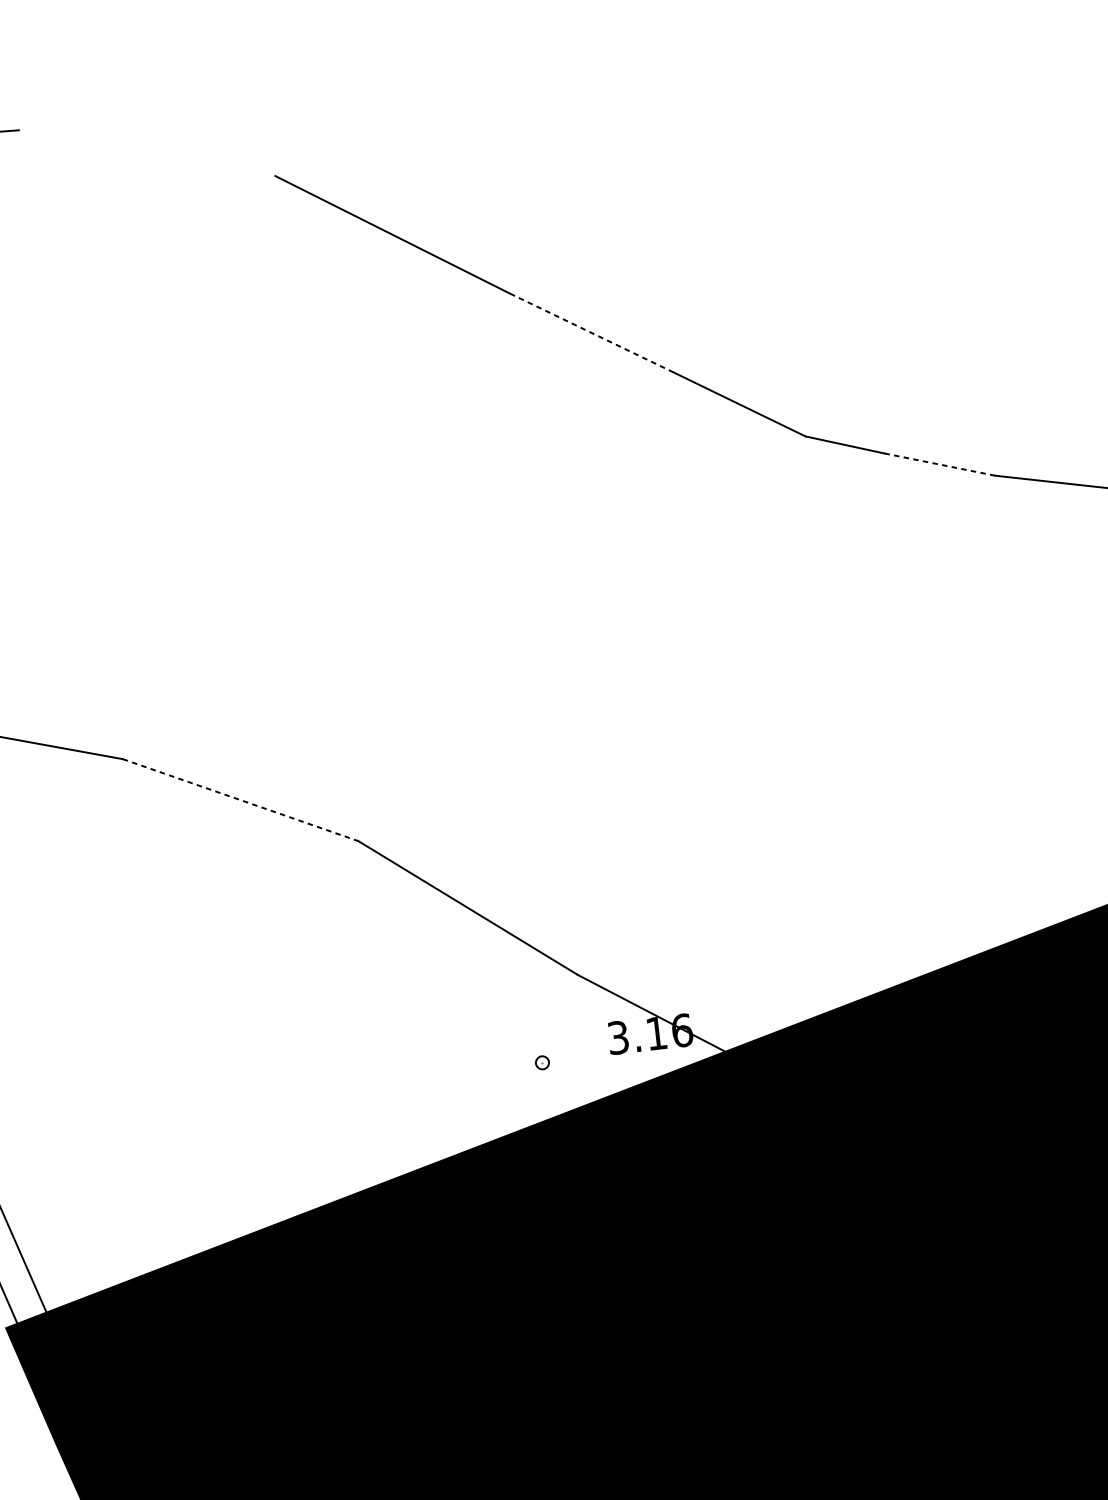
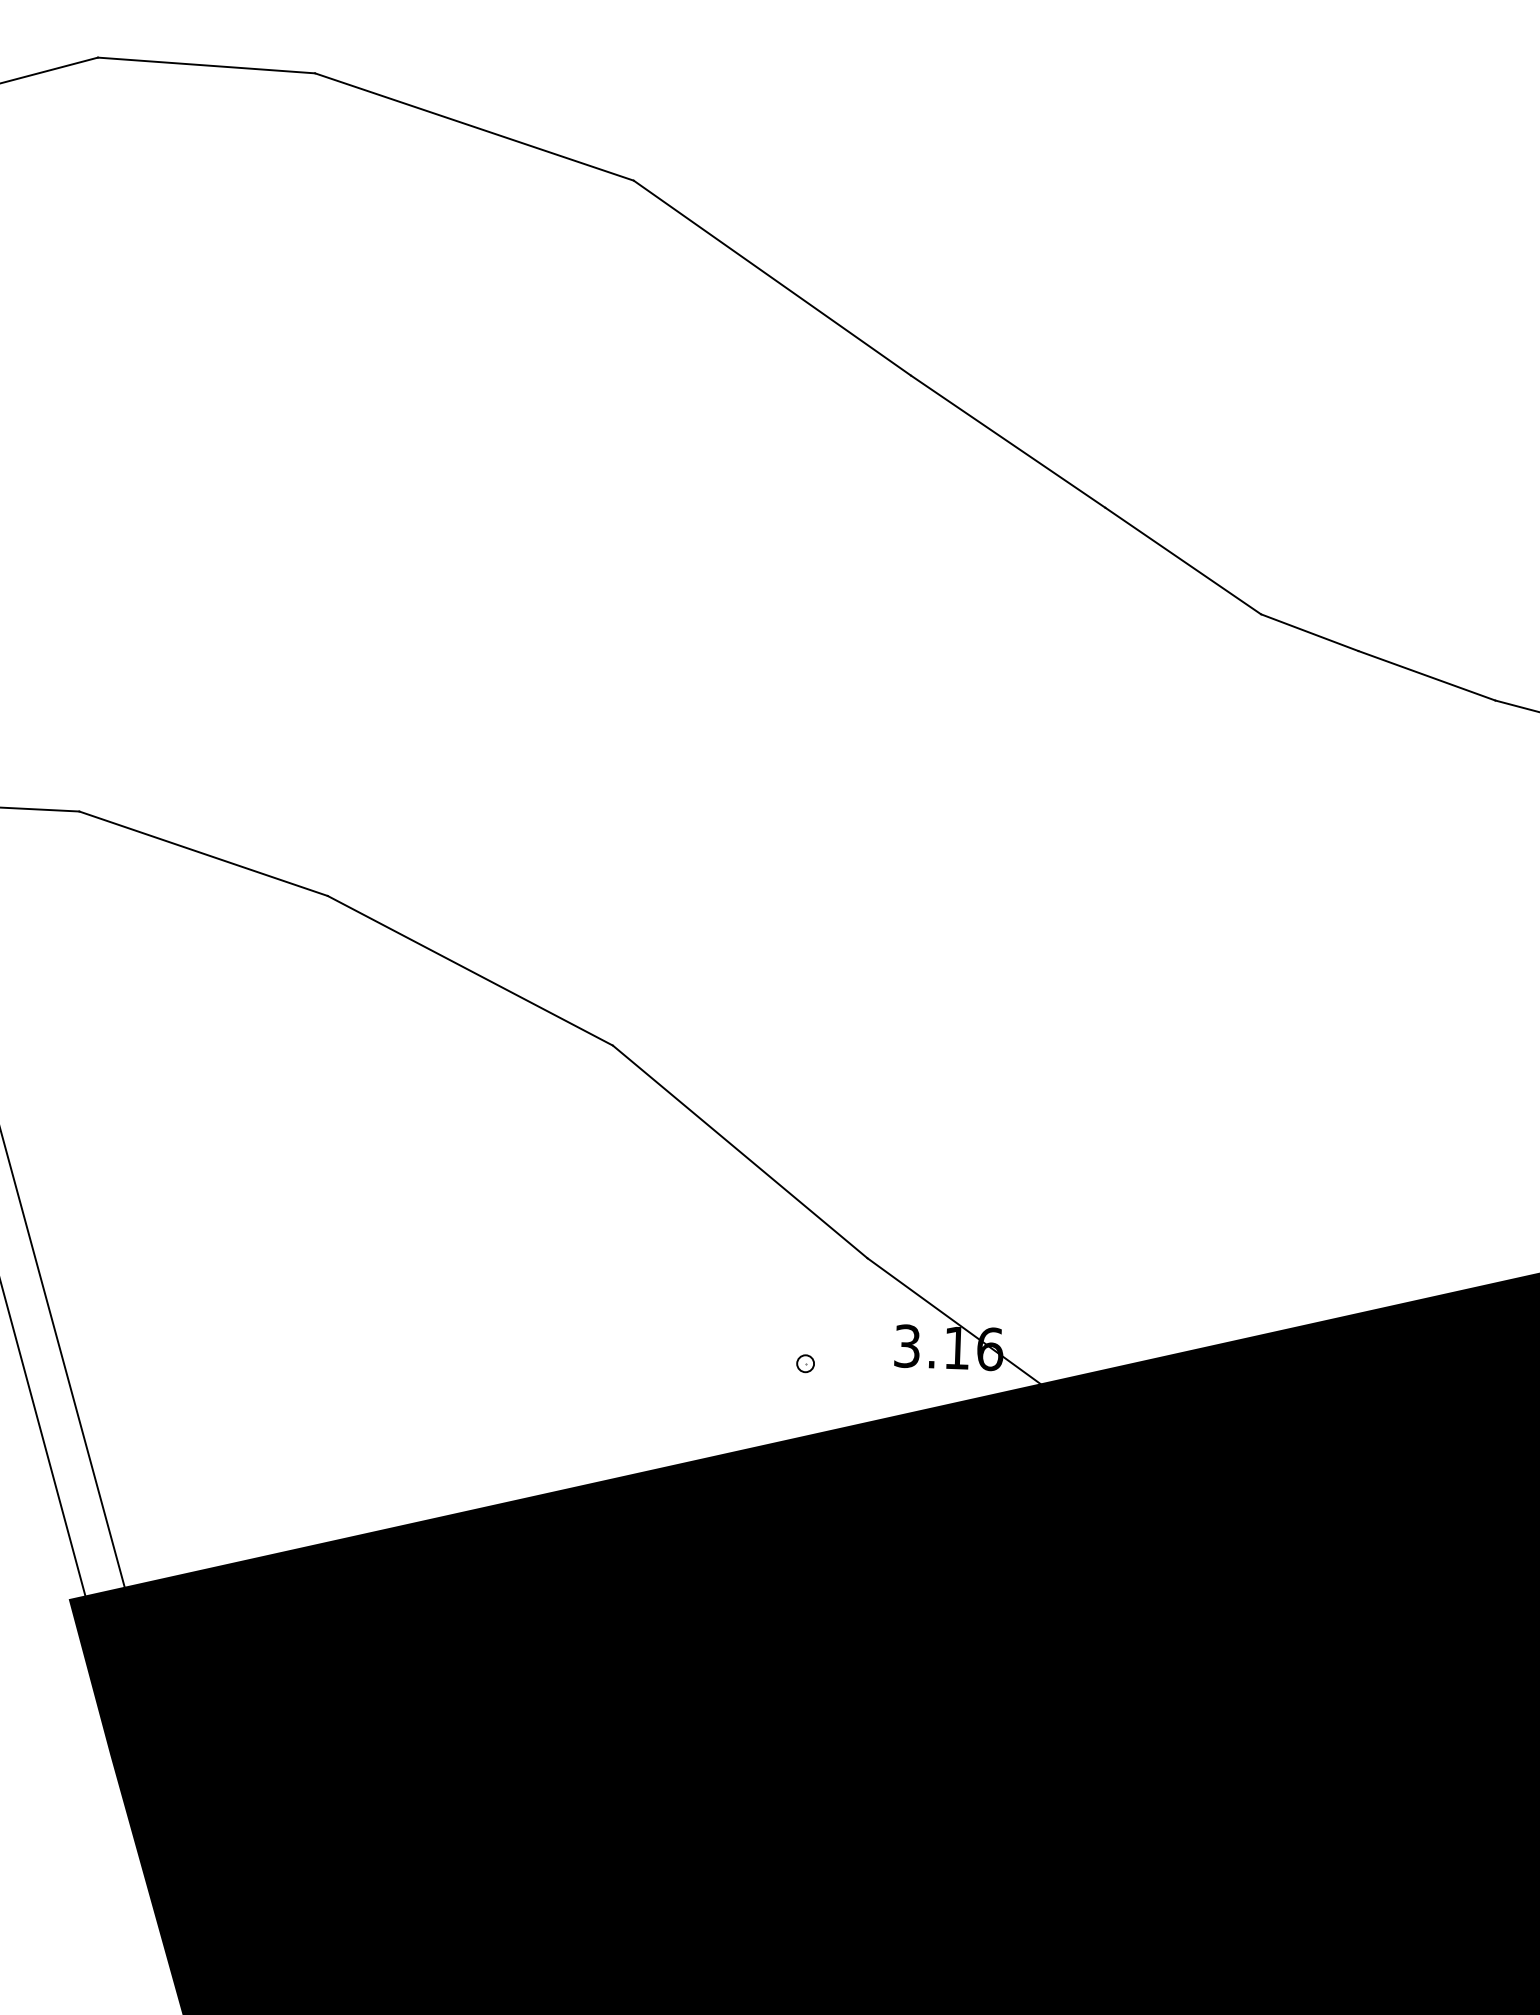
line: (147, 152) -> (474, 126), added
line: (592, 332) -> (1008, 441), dashed -> solid
line: (939, 464) -> (1426, 675), dashed -> solid
line: (240, 799) -> (470, 970), dashed -> solid

